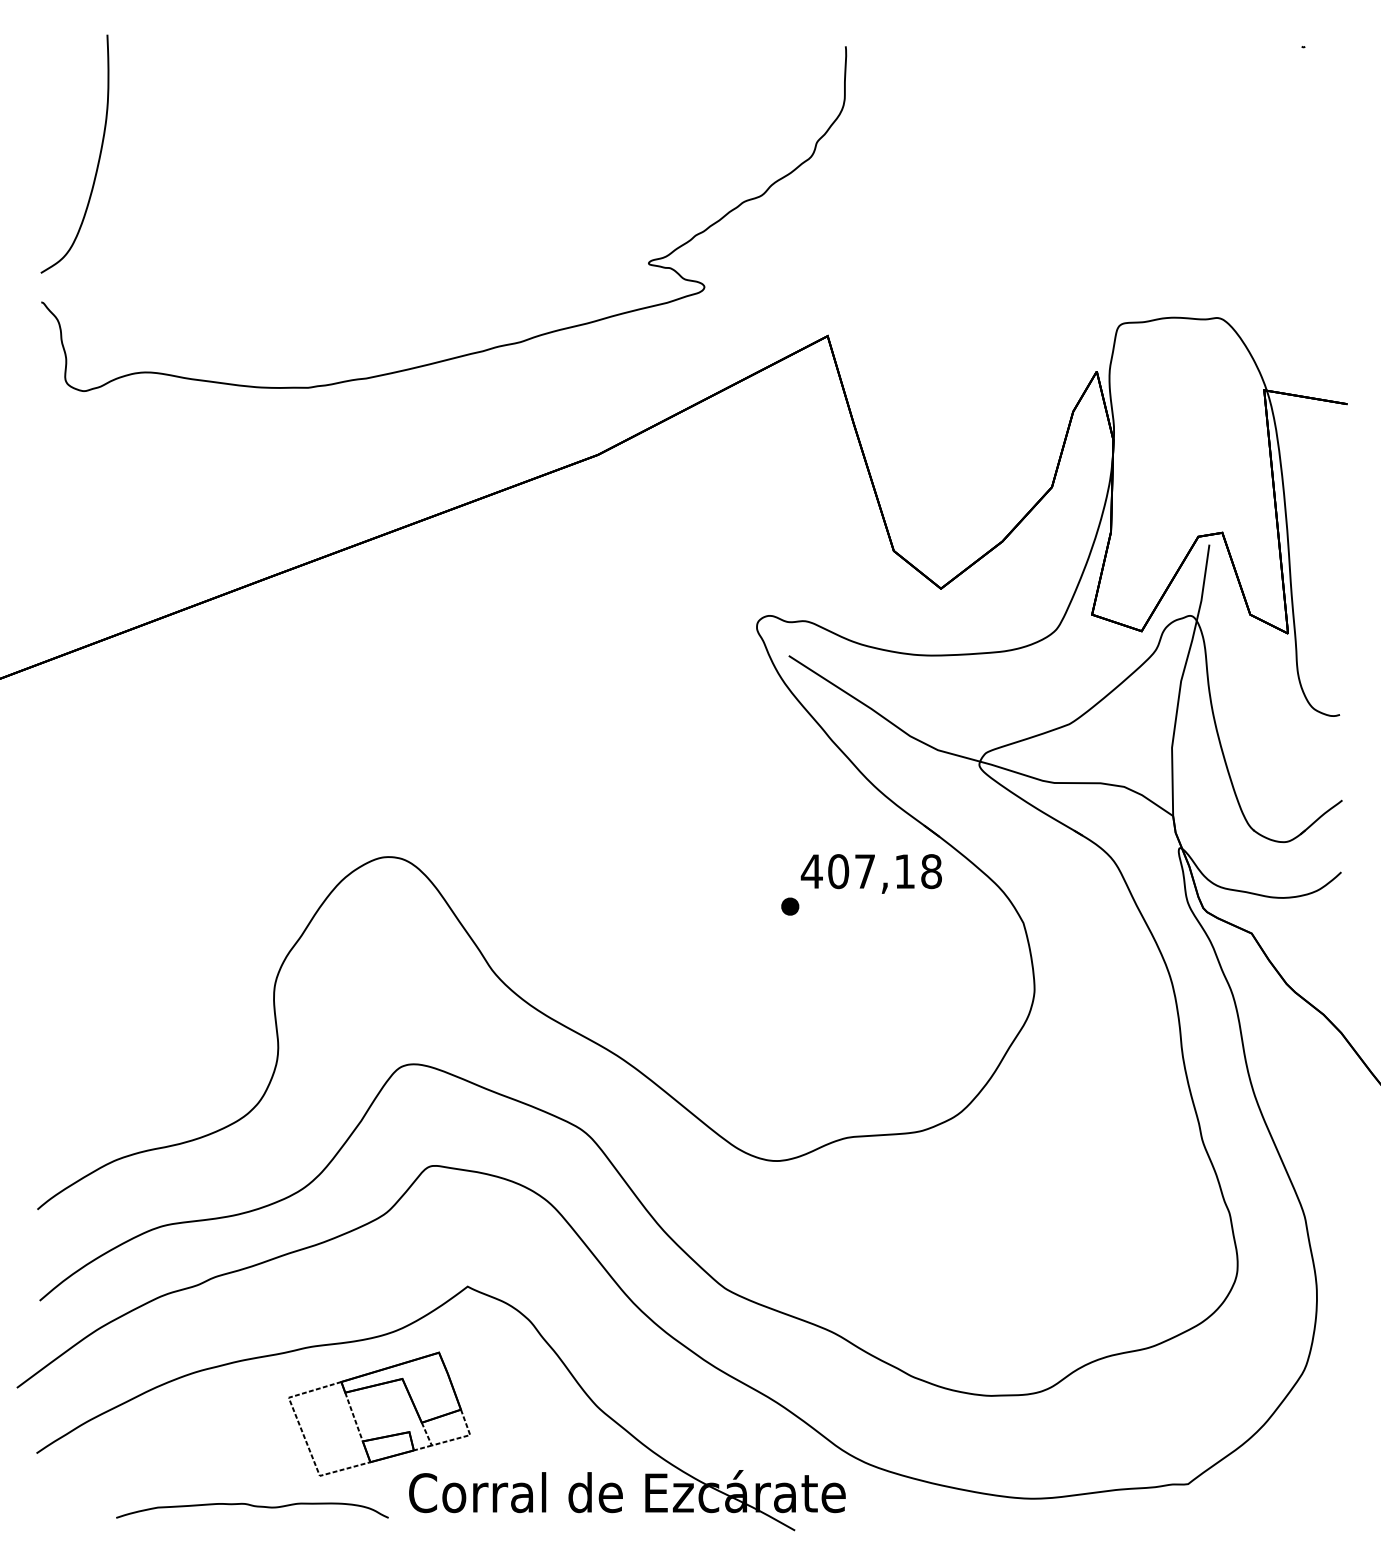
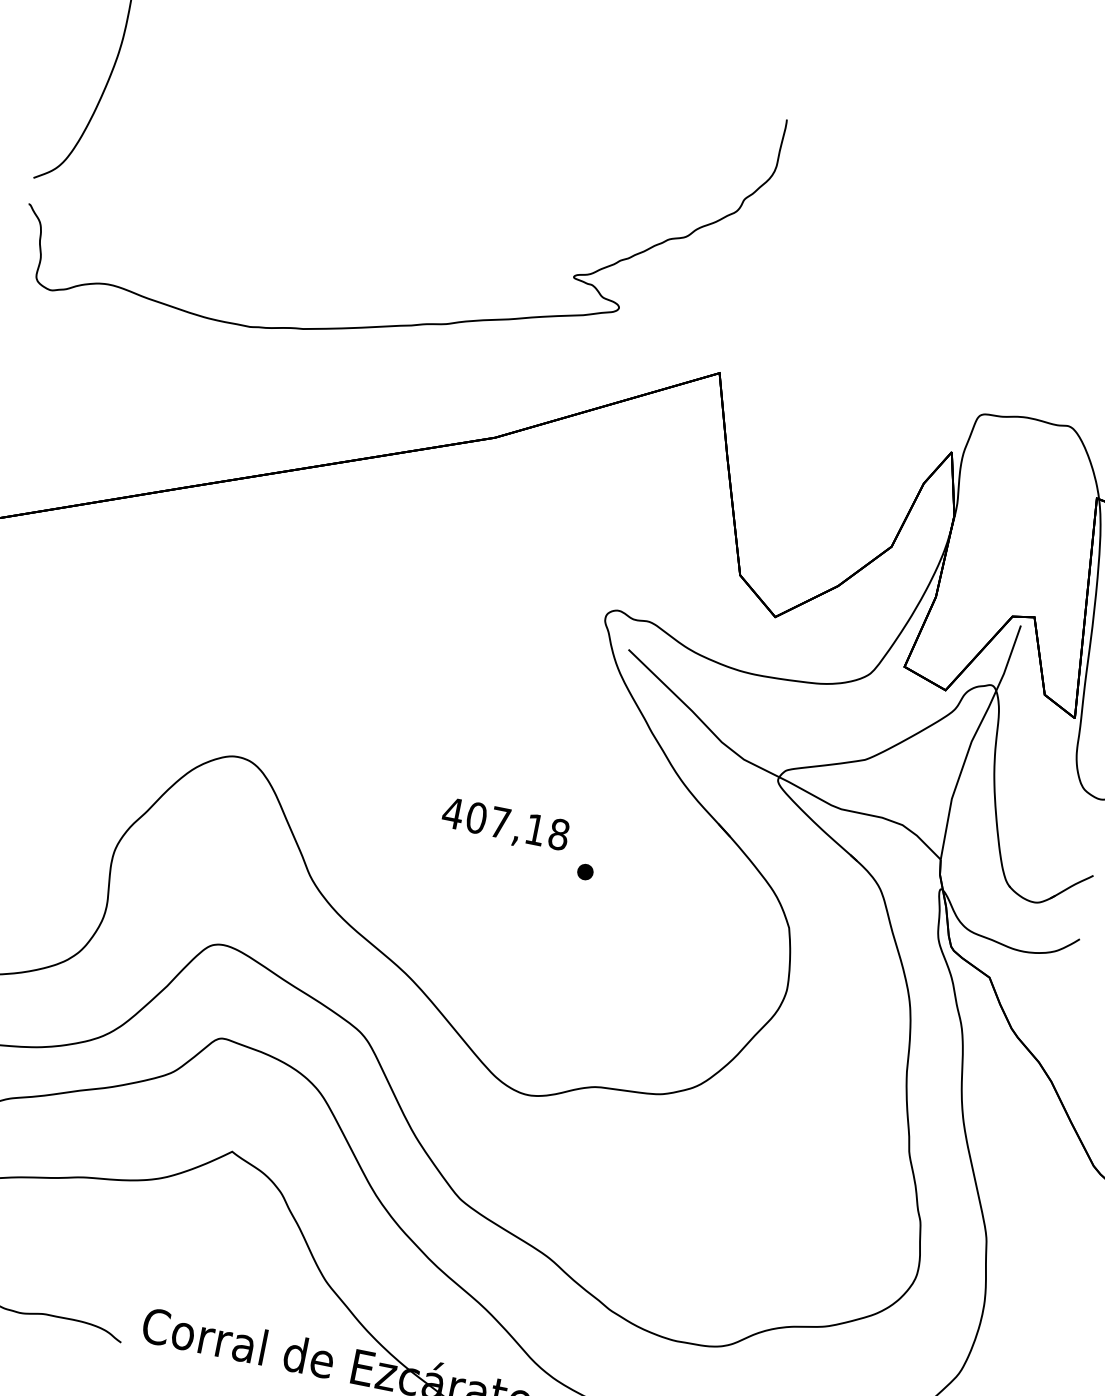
text: (870, 873) -> (504, 825), moved
part: (385, 1435) -> (133, 1269), removed

